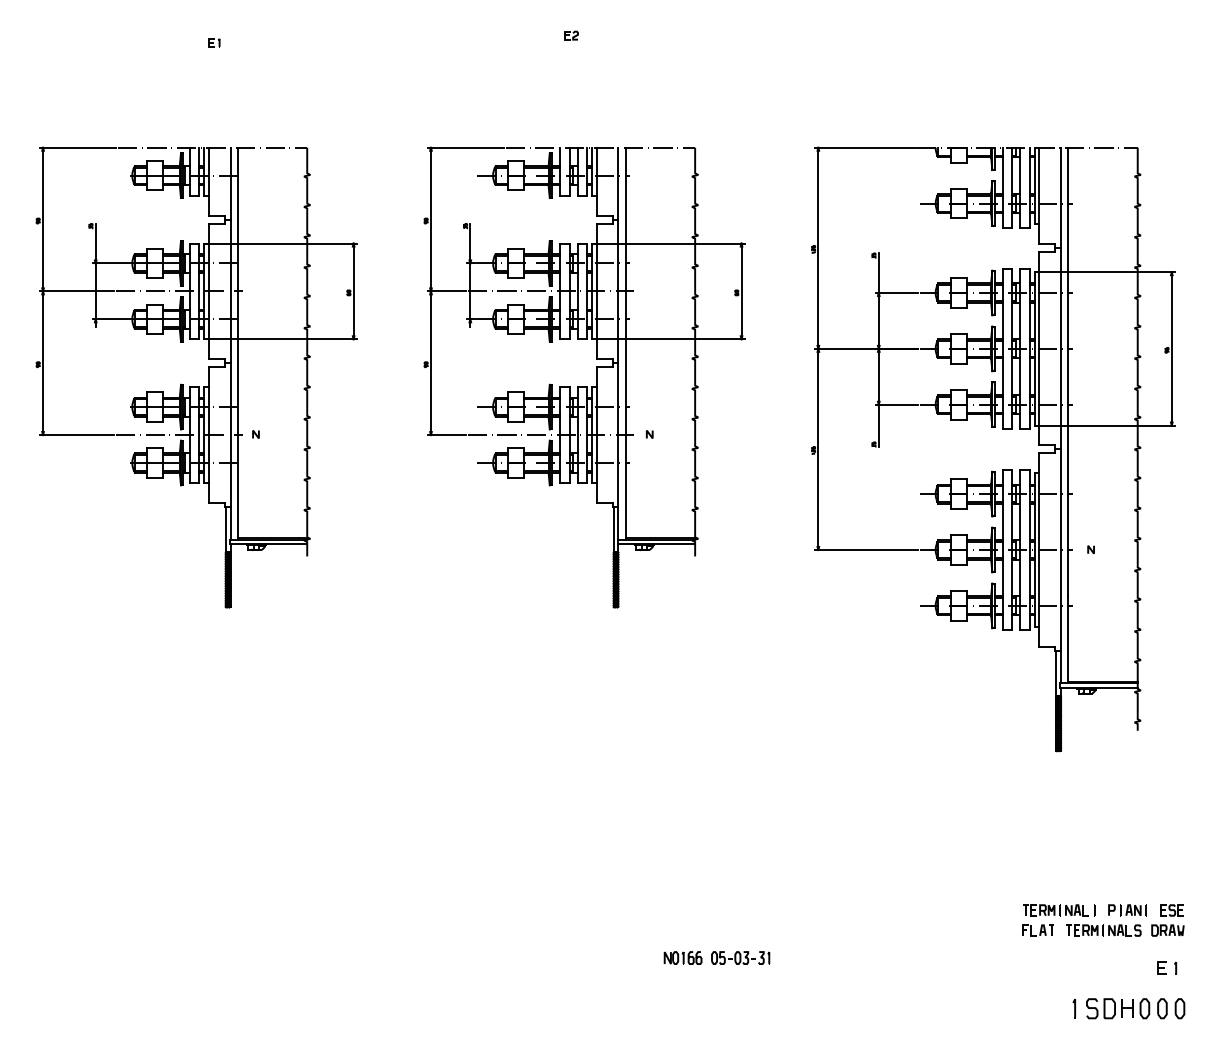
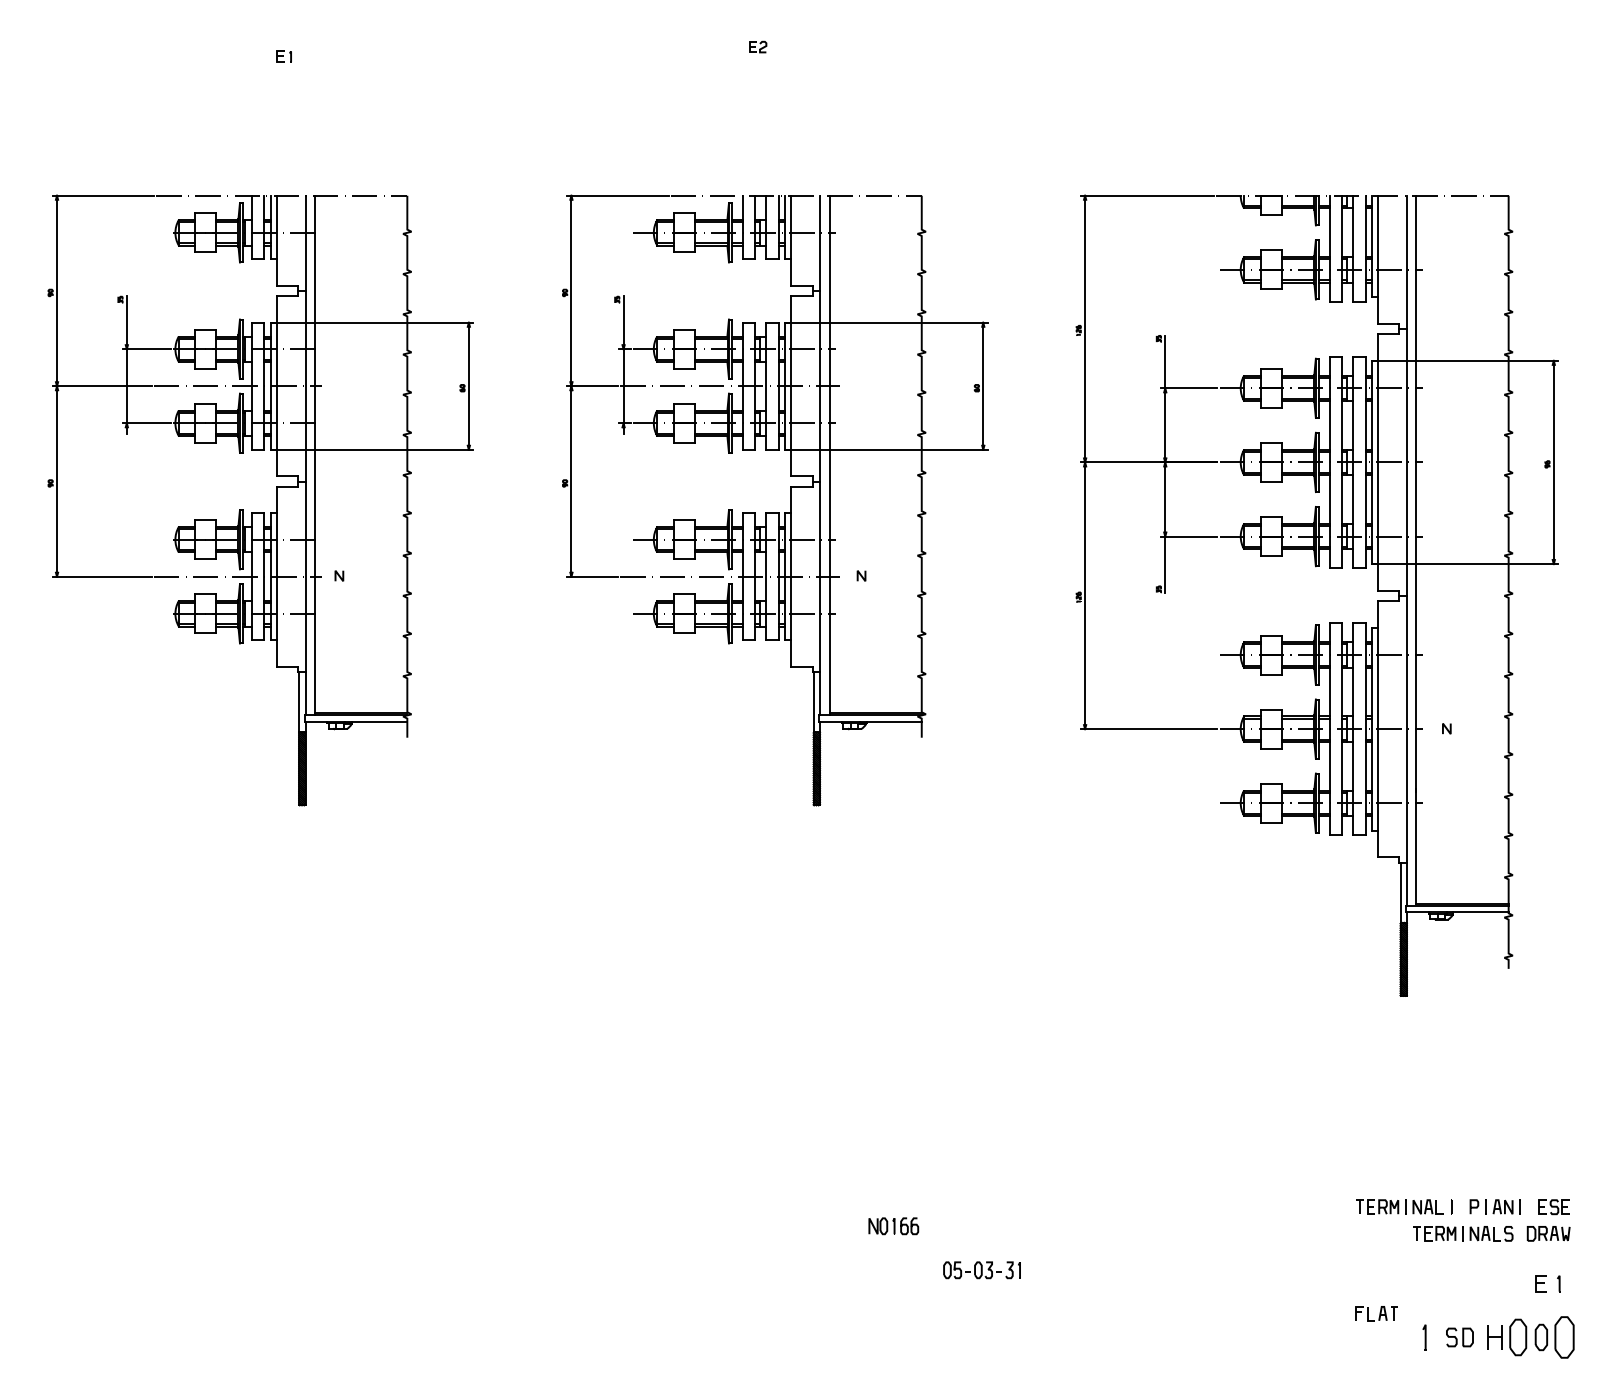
part: (1038, 930) -> (1376, 1313), moved
part: (682, 958) -> (893, 1226), moved
part: (1100, 1008) -> (1459, 1337), size x0.7
part: (1144, 1008) -> (1517, 1337), size x1.4
part: (1179, 1008) -> (1564, 1337), size x1.6

